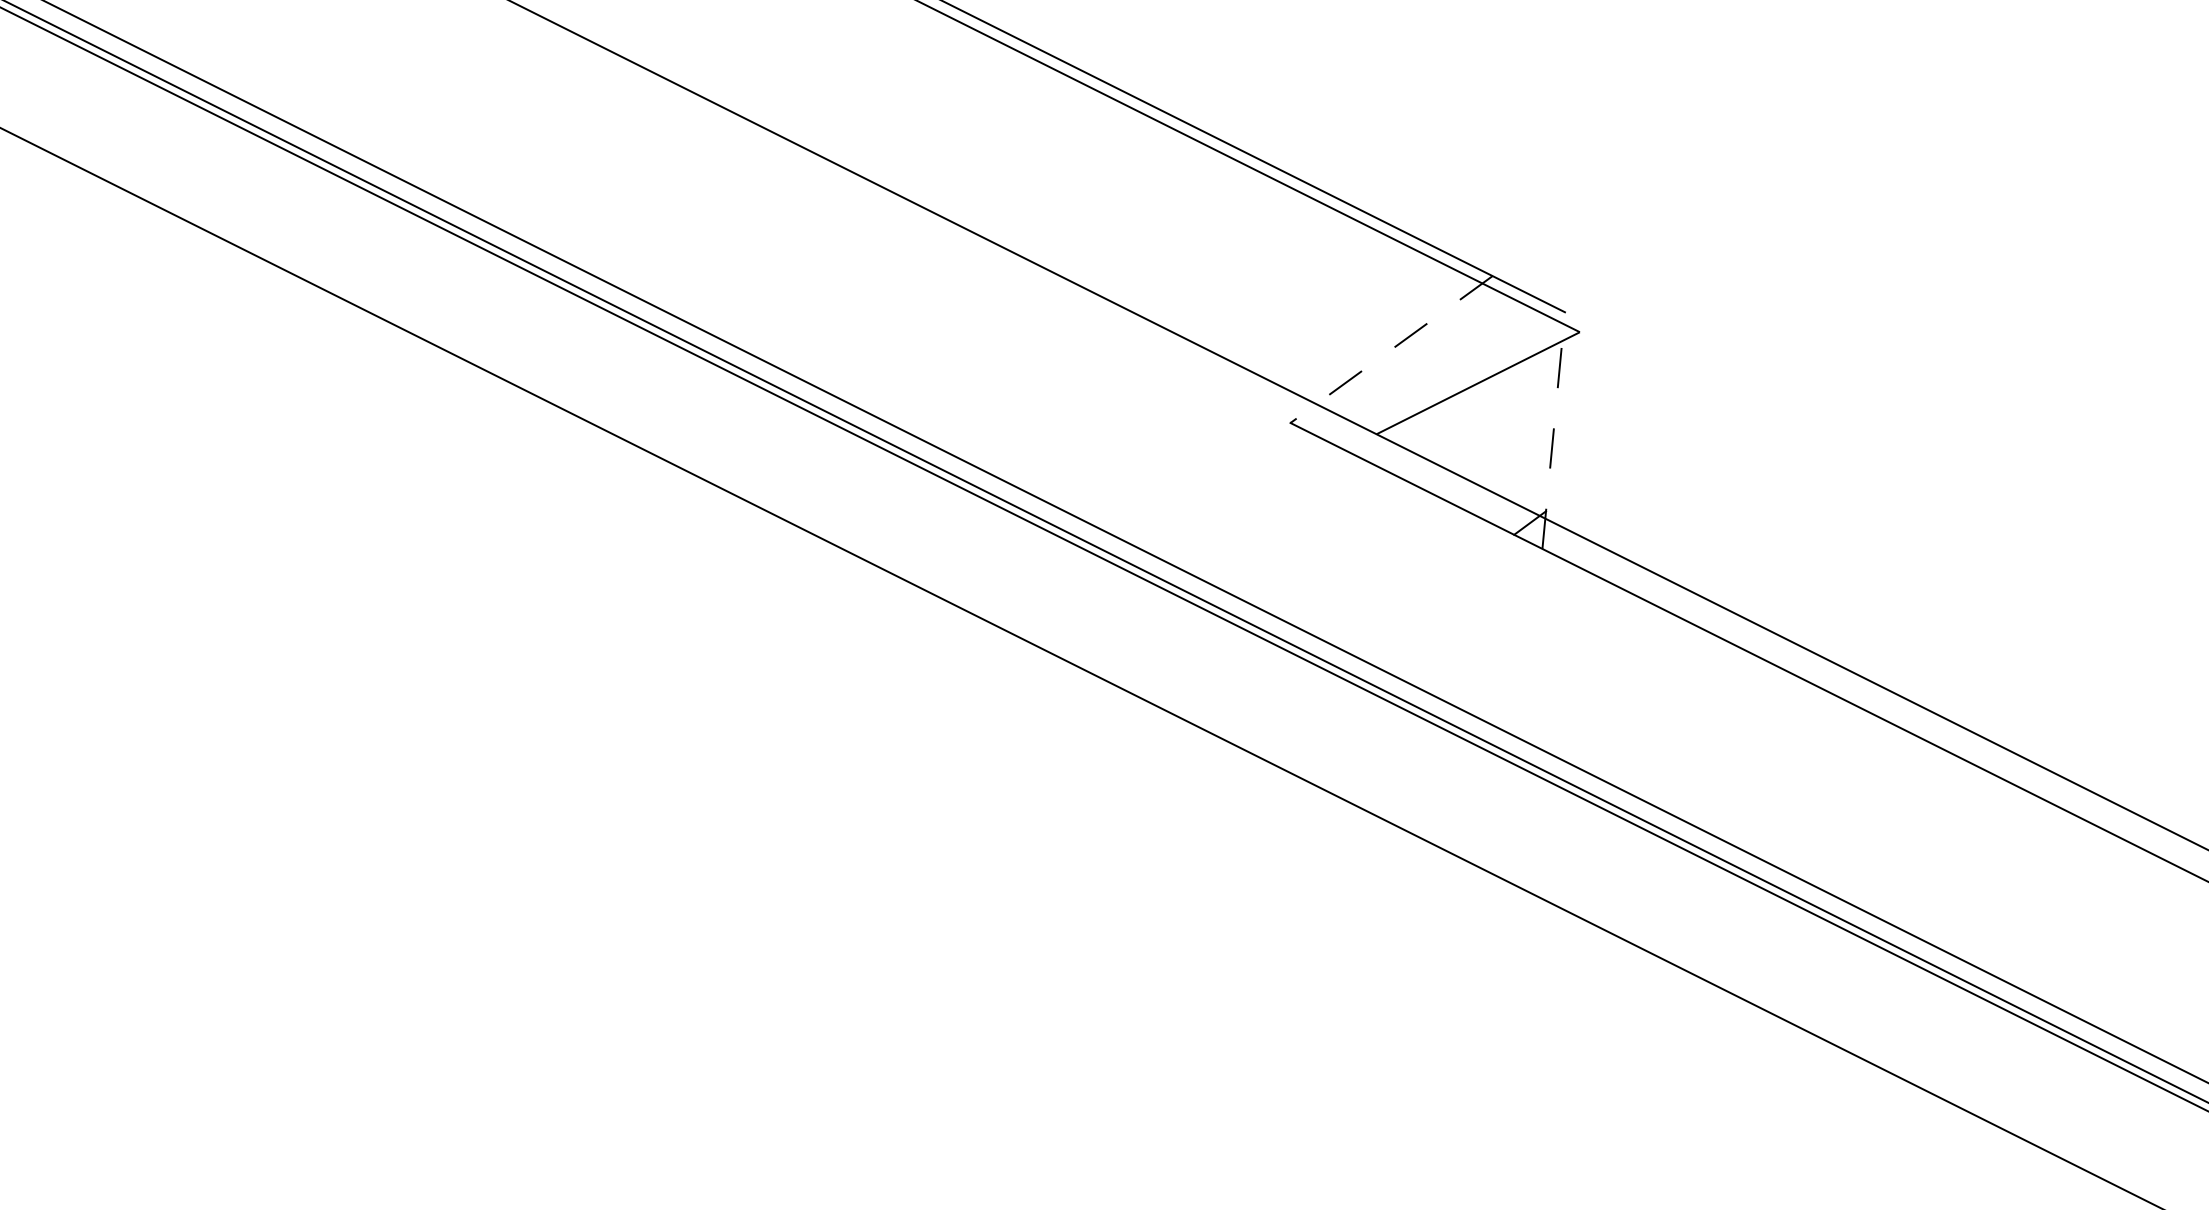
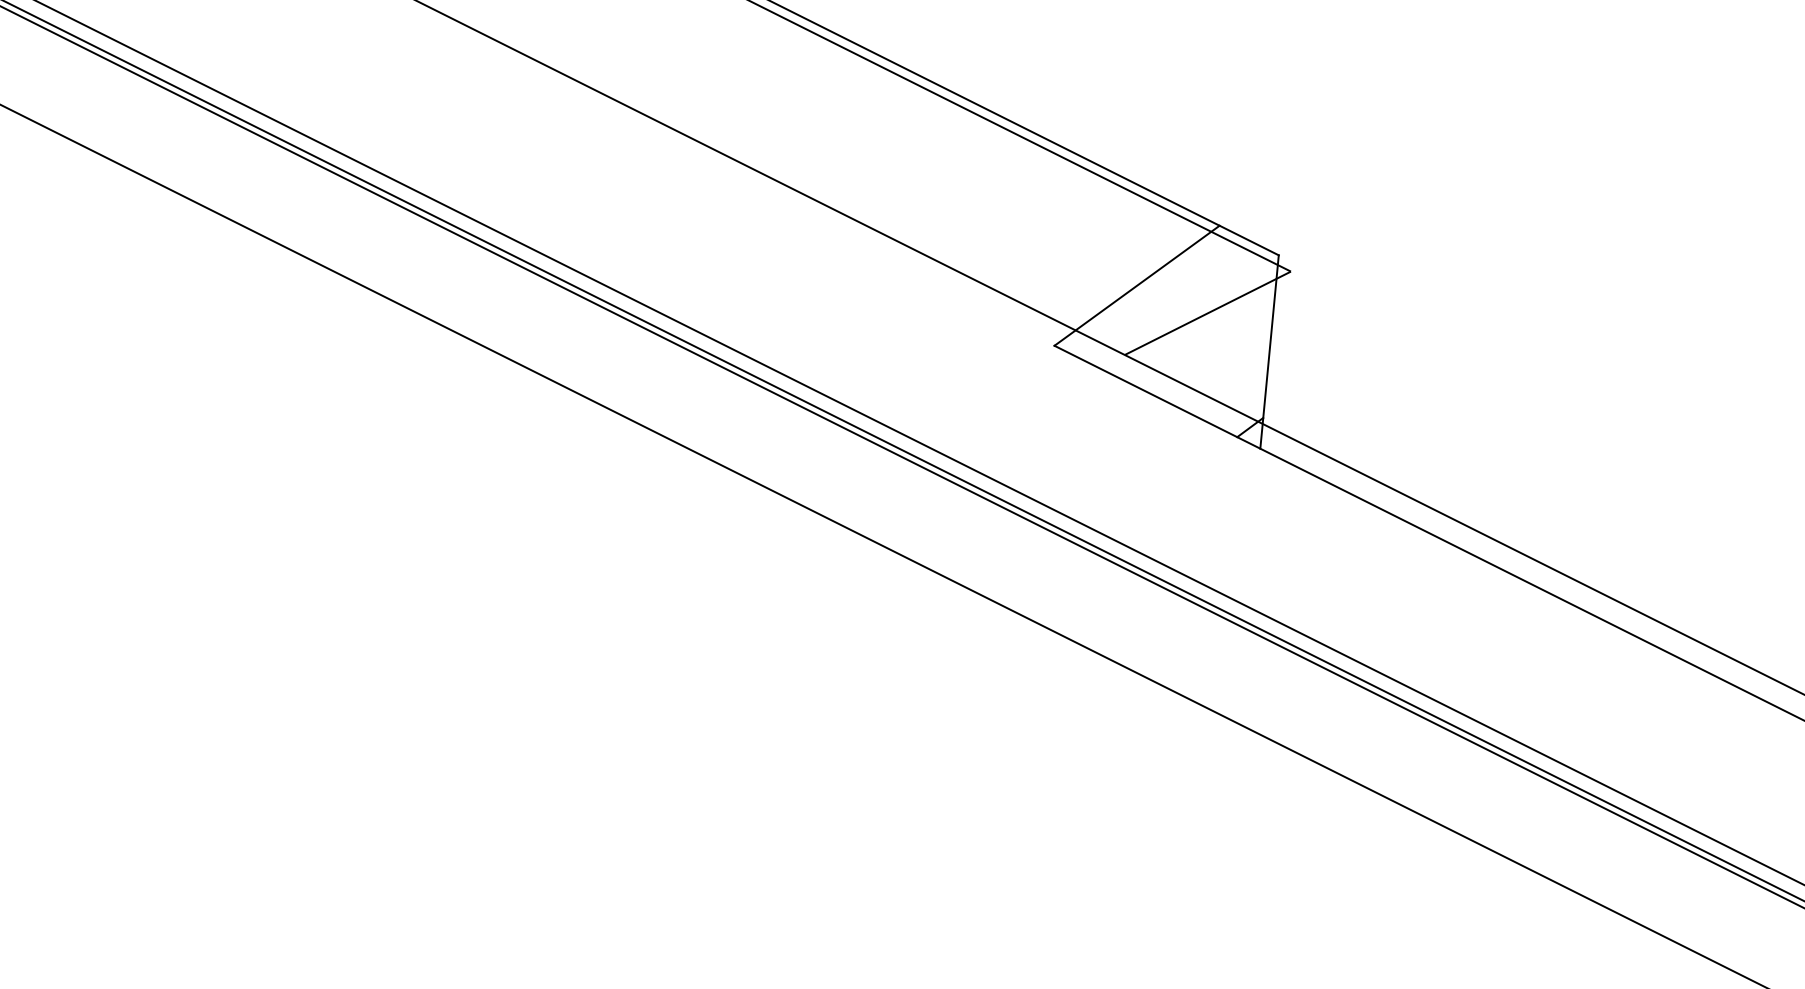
line: (1391, 349) -> (1137, 285), dashed -> solid
line: (1553, 430) -> (1269, 351), dashed -> solid

